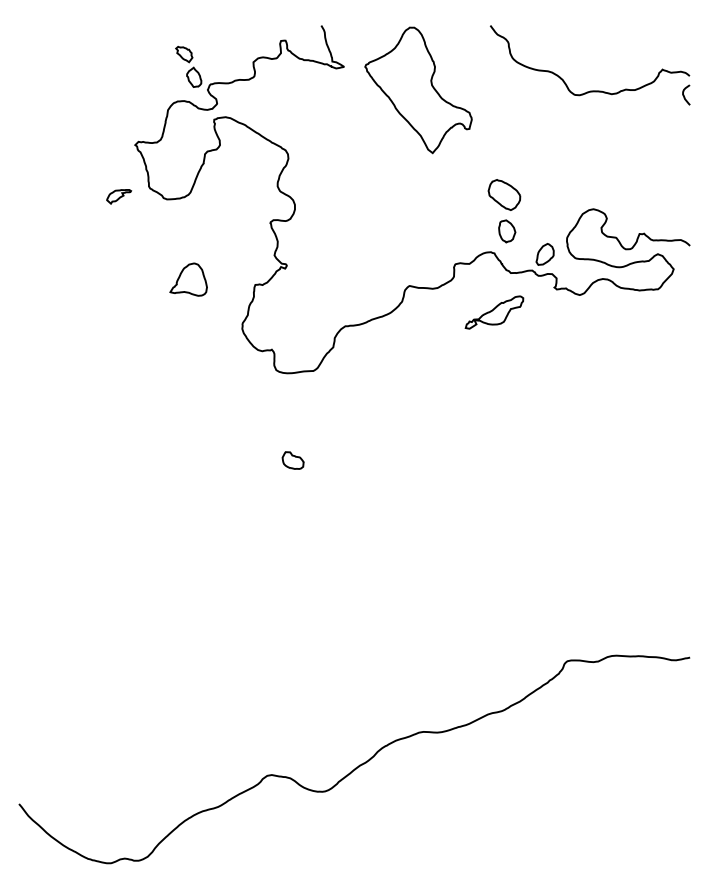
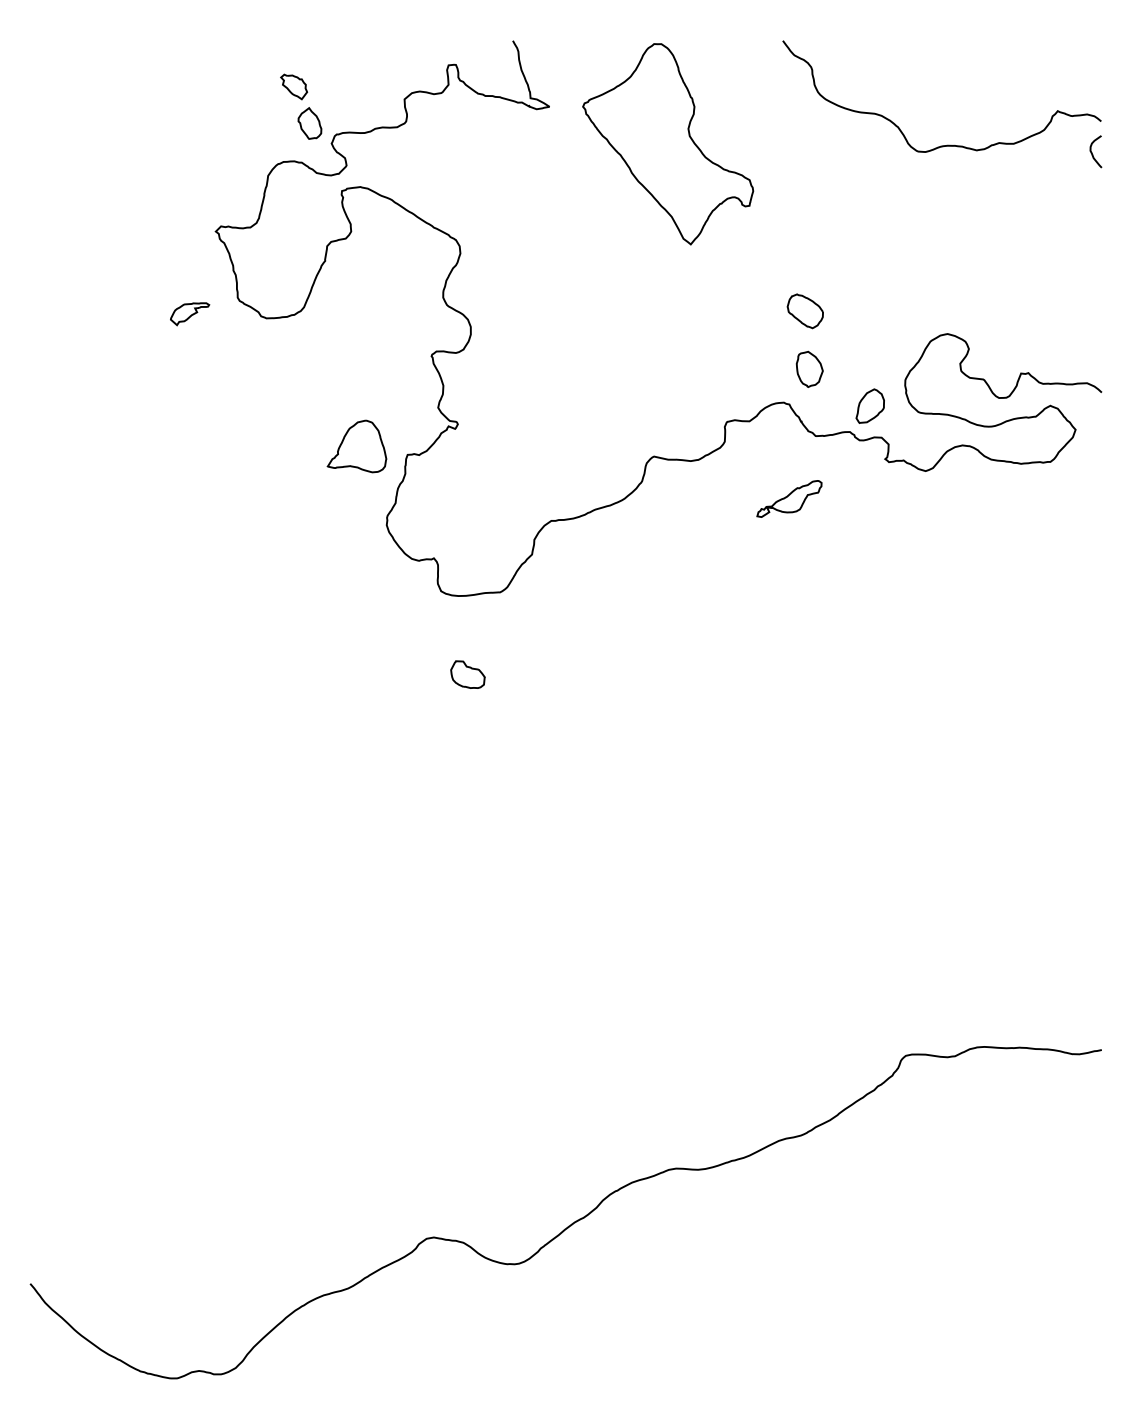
part: (504, 194) -> (805, 310), size x0.7
part: (188, 279) -> (356, 446), moved
part: (494, 312) -> (789, 498), size x0.7
part: (292, 460) -> (466, 674), moved

